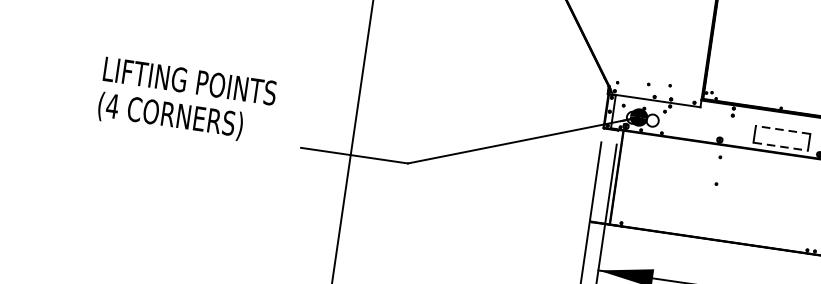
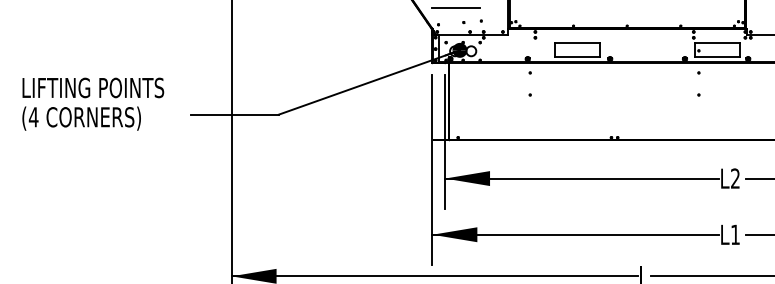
line: (641, 65) -> (455, 8), added
text: (187, 100) -> (93, 103), moved
line: (782, 129) -> (577, 43), dashed -> solid
line: (781, 147) -> (578, 57), dashed -> solid

